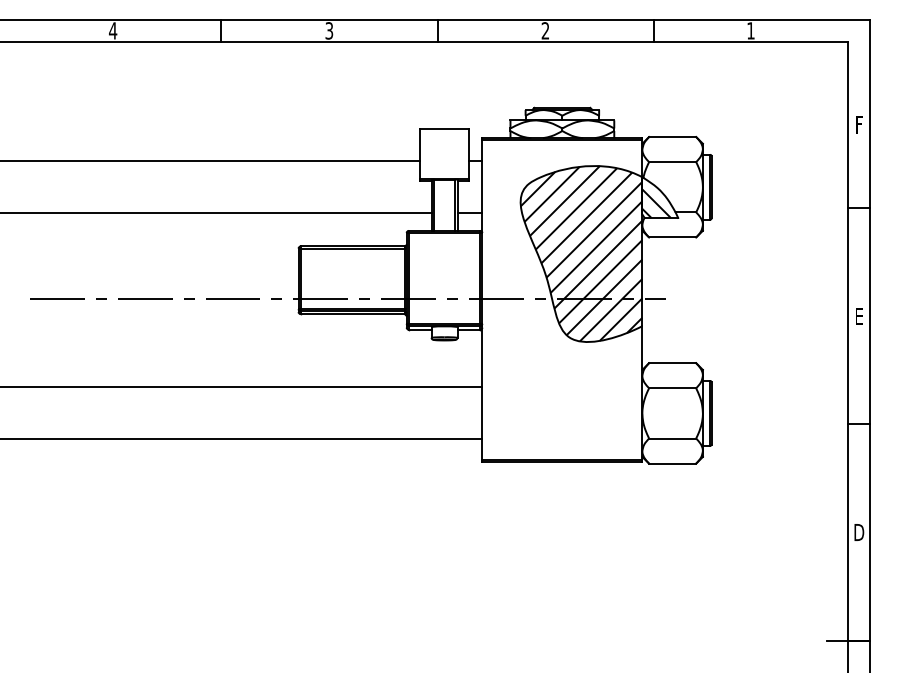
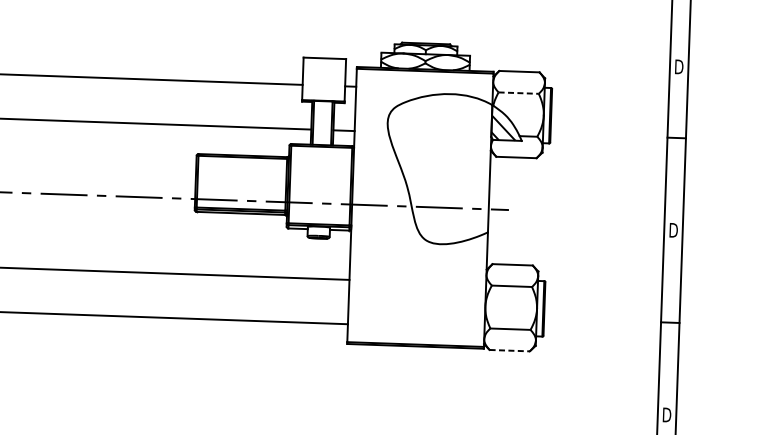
text: (859, 124) -> (679, 66), F -> D
line: (672, 162) -> (518, 93), solid -> dashed
hatch: (581, 253) -> (438, 168), removed
text: (859, 315) -> (673, 229), E -> D
line: (672, 463) -> (509, 350), solid -> dashed

